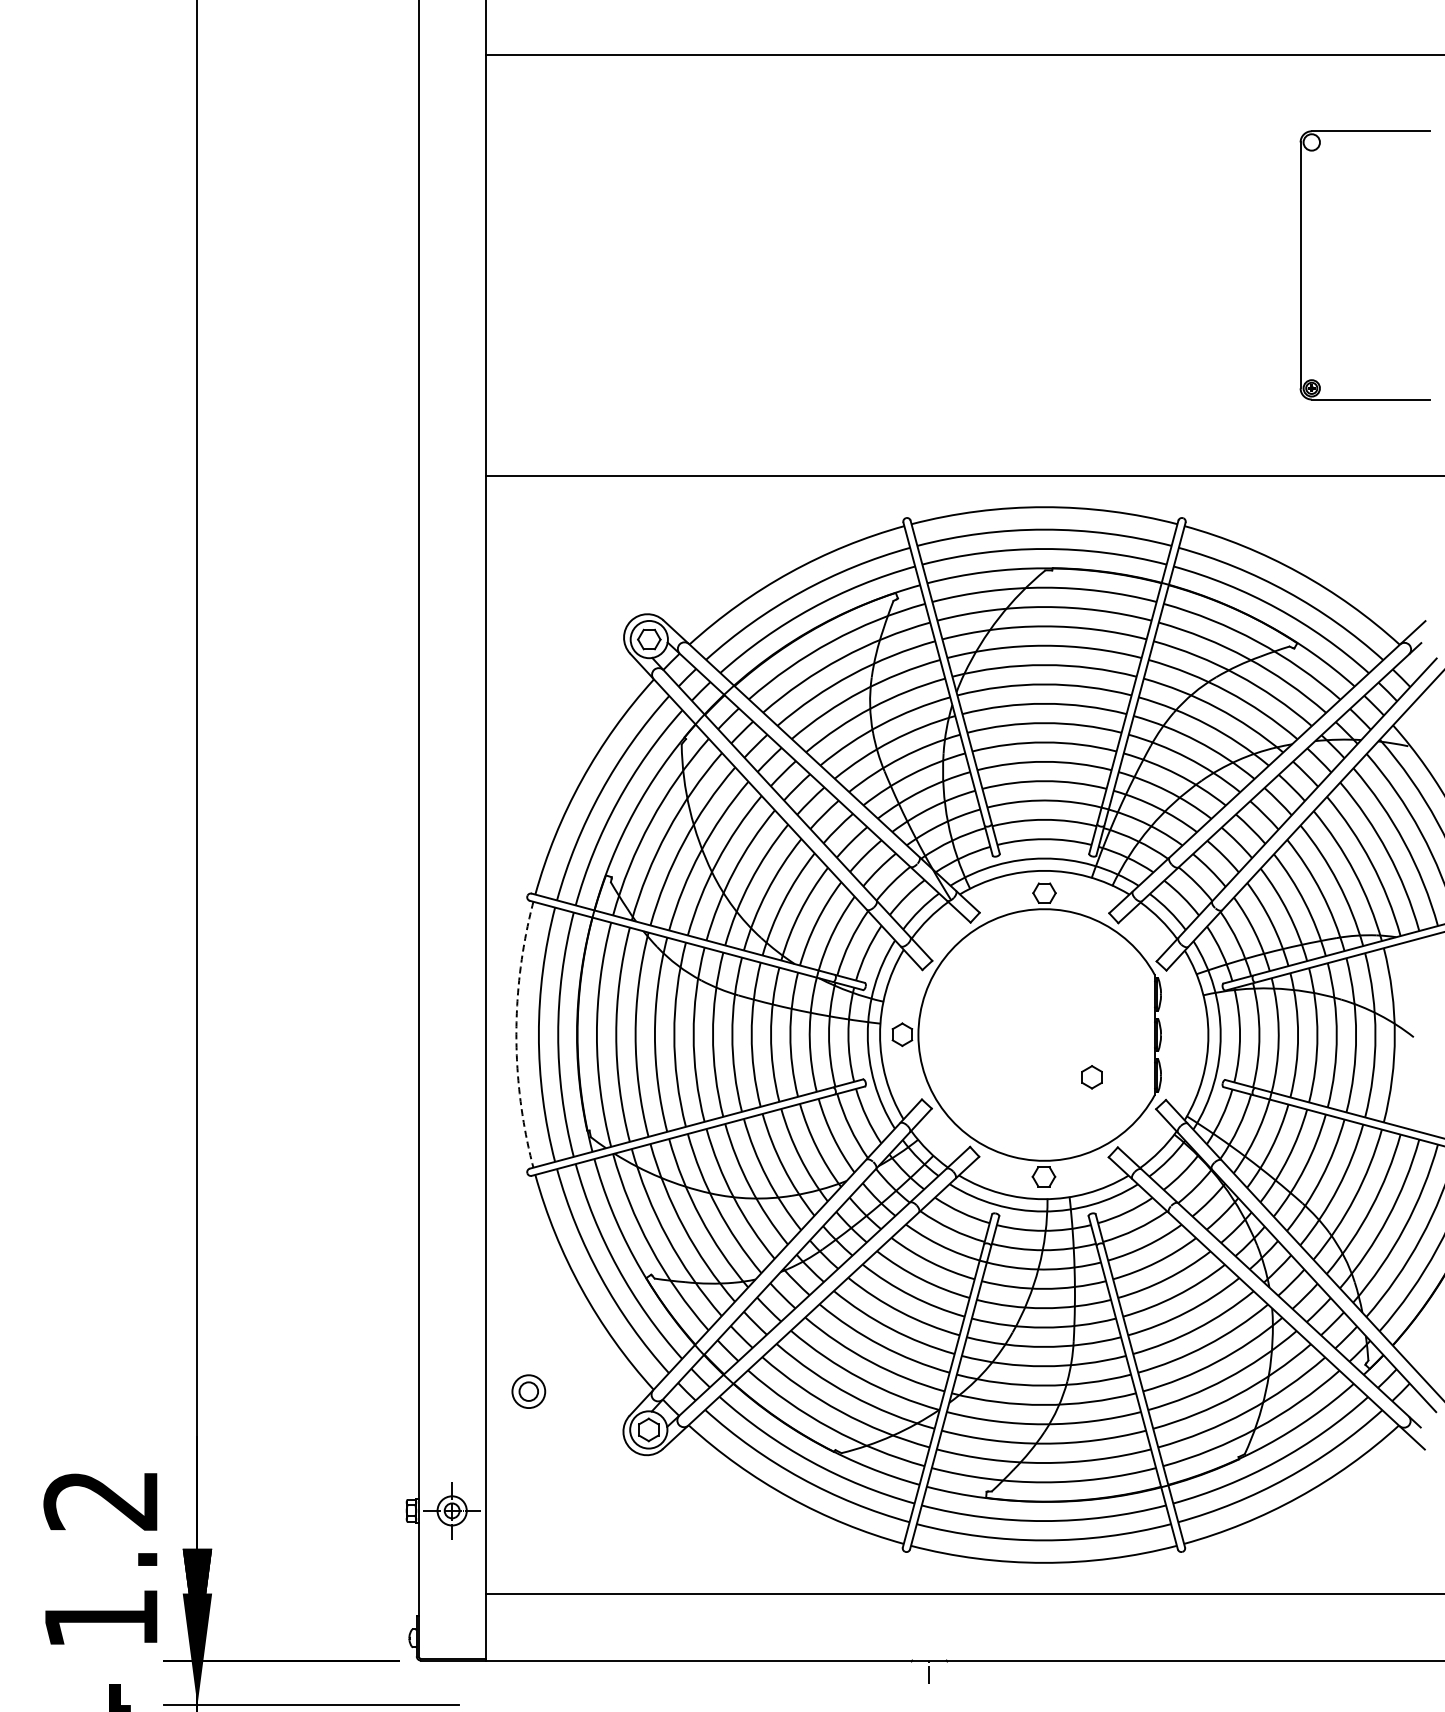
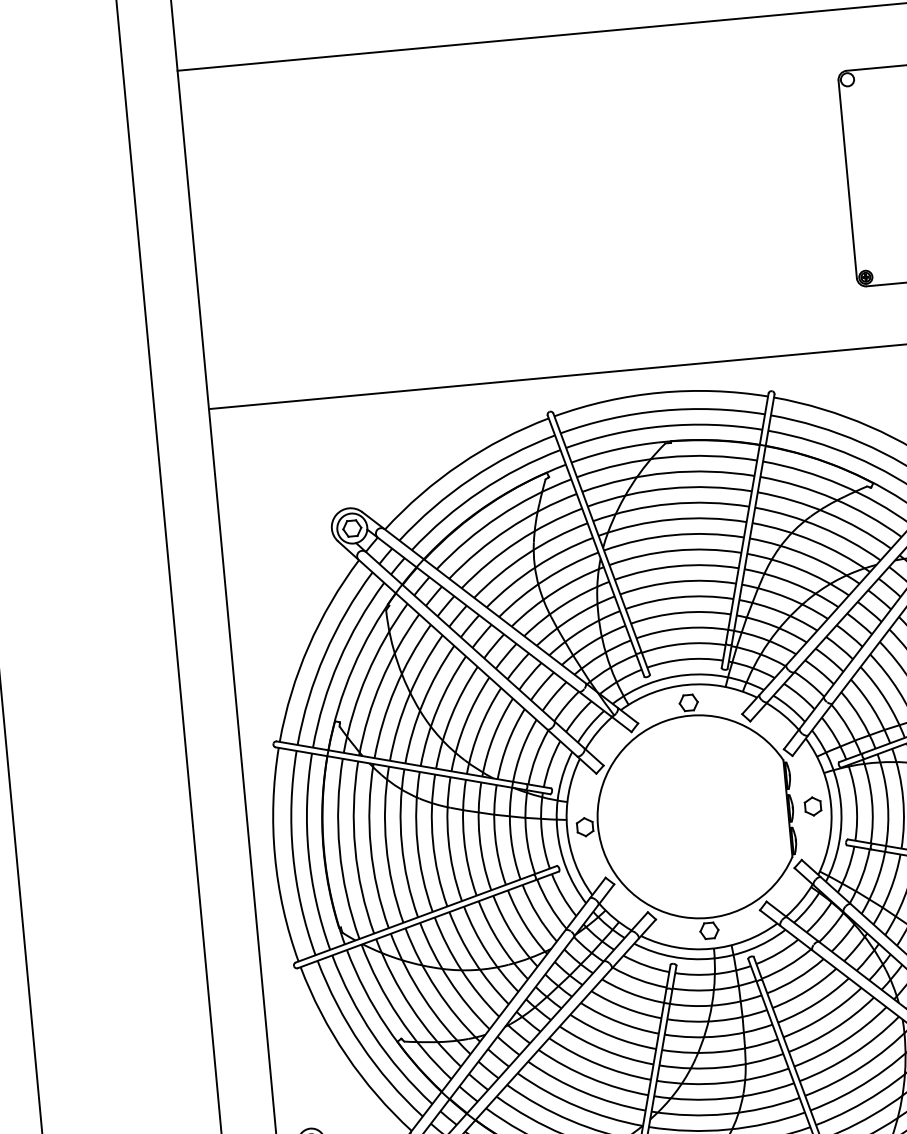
arc: (516, 1034) -> (275, 855), dashed -> solid
part: (1091, 1077) -> (812, 806), moved

